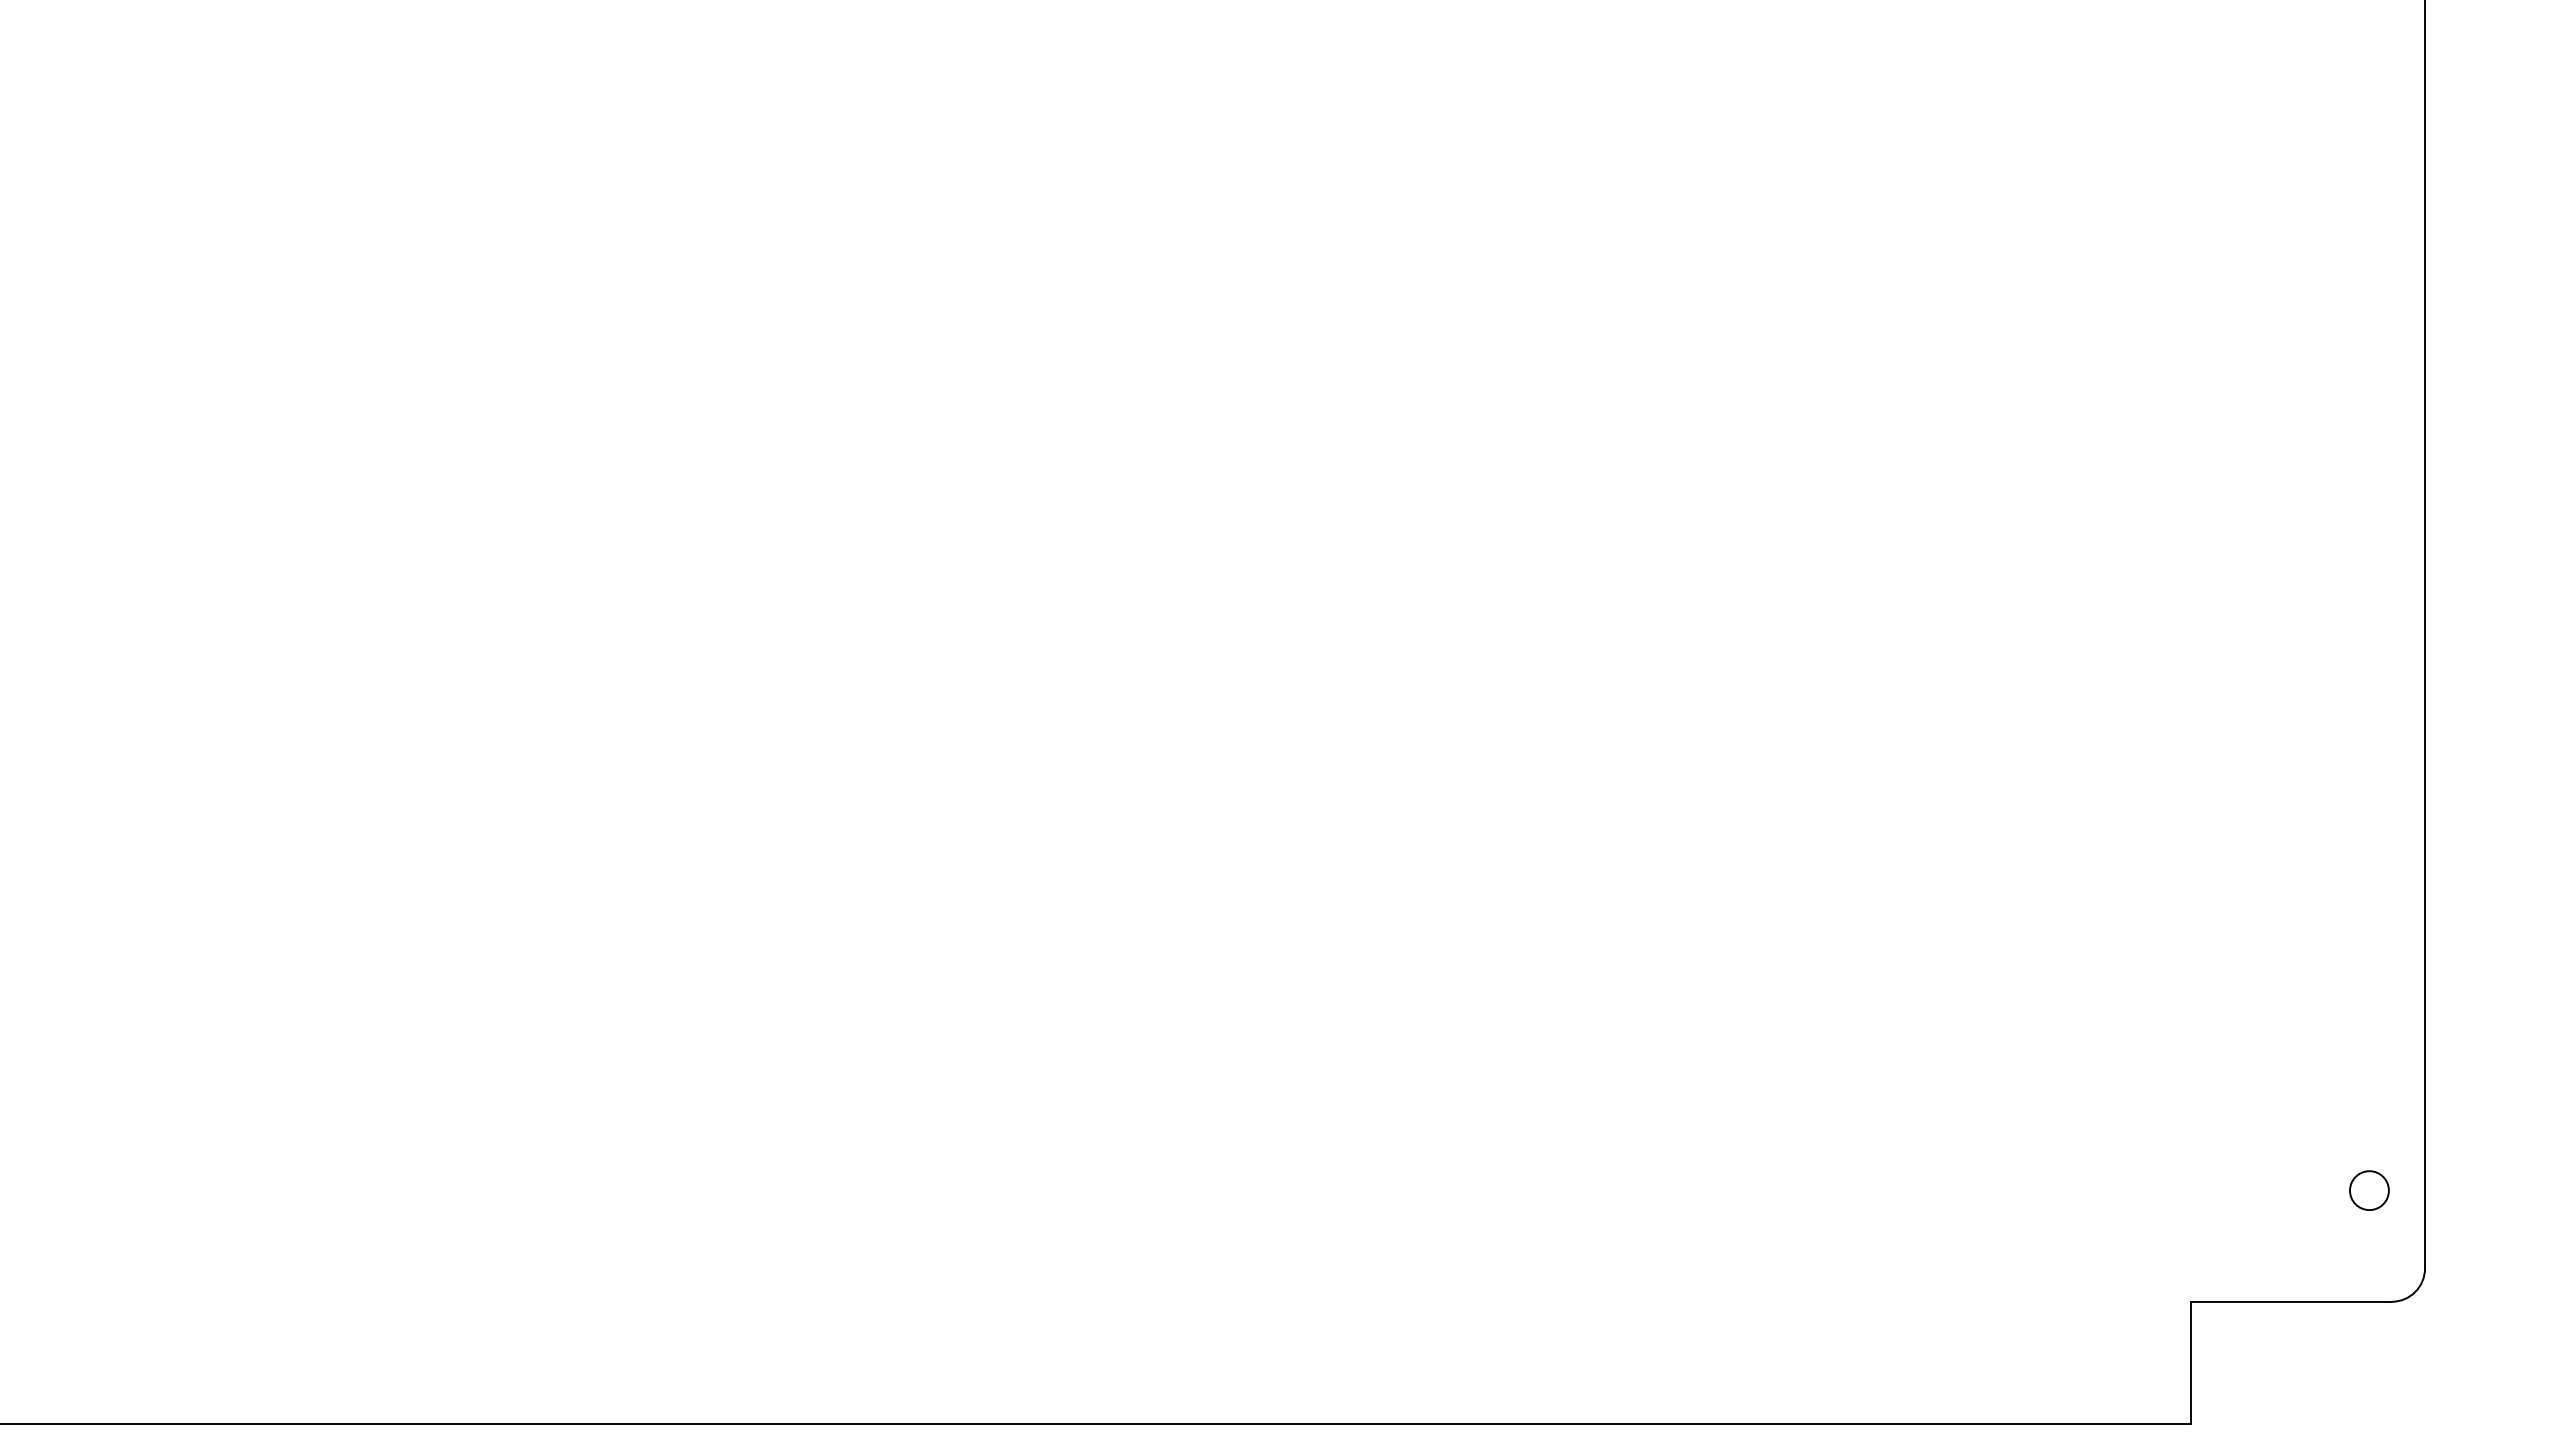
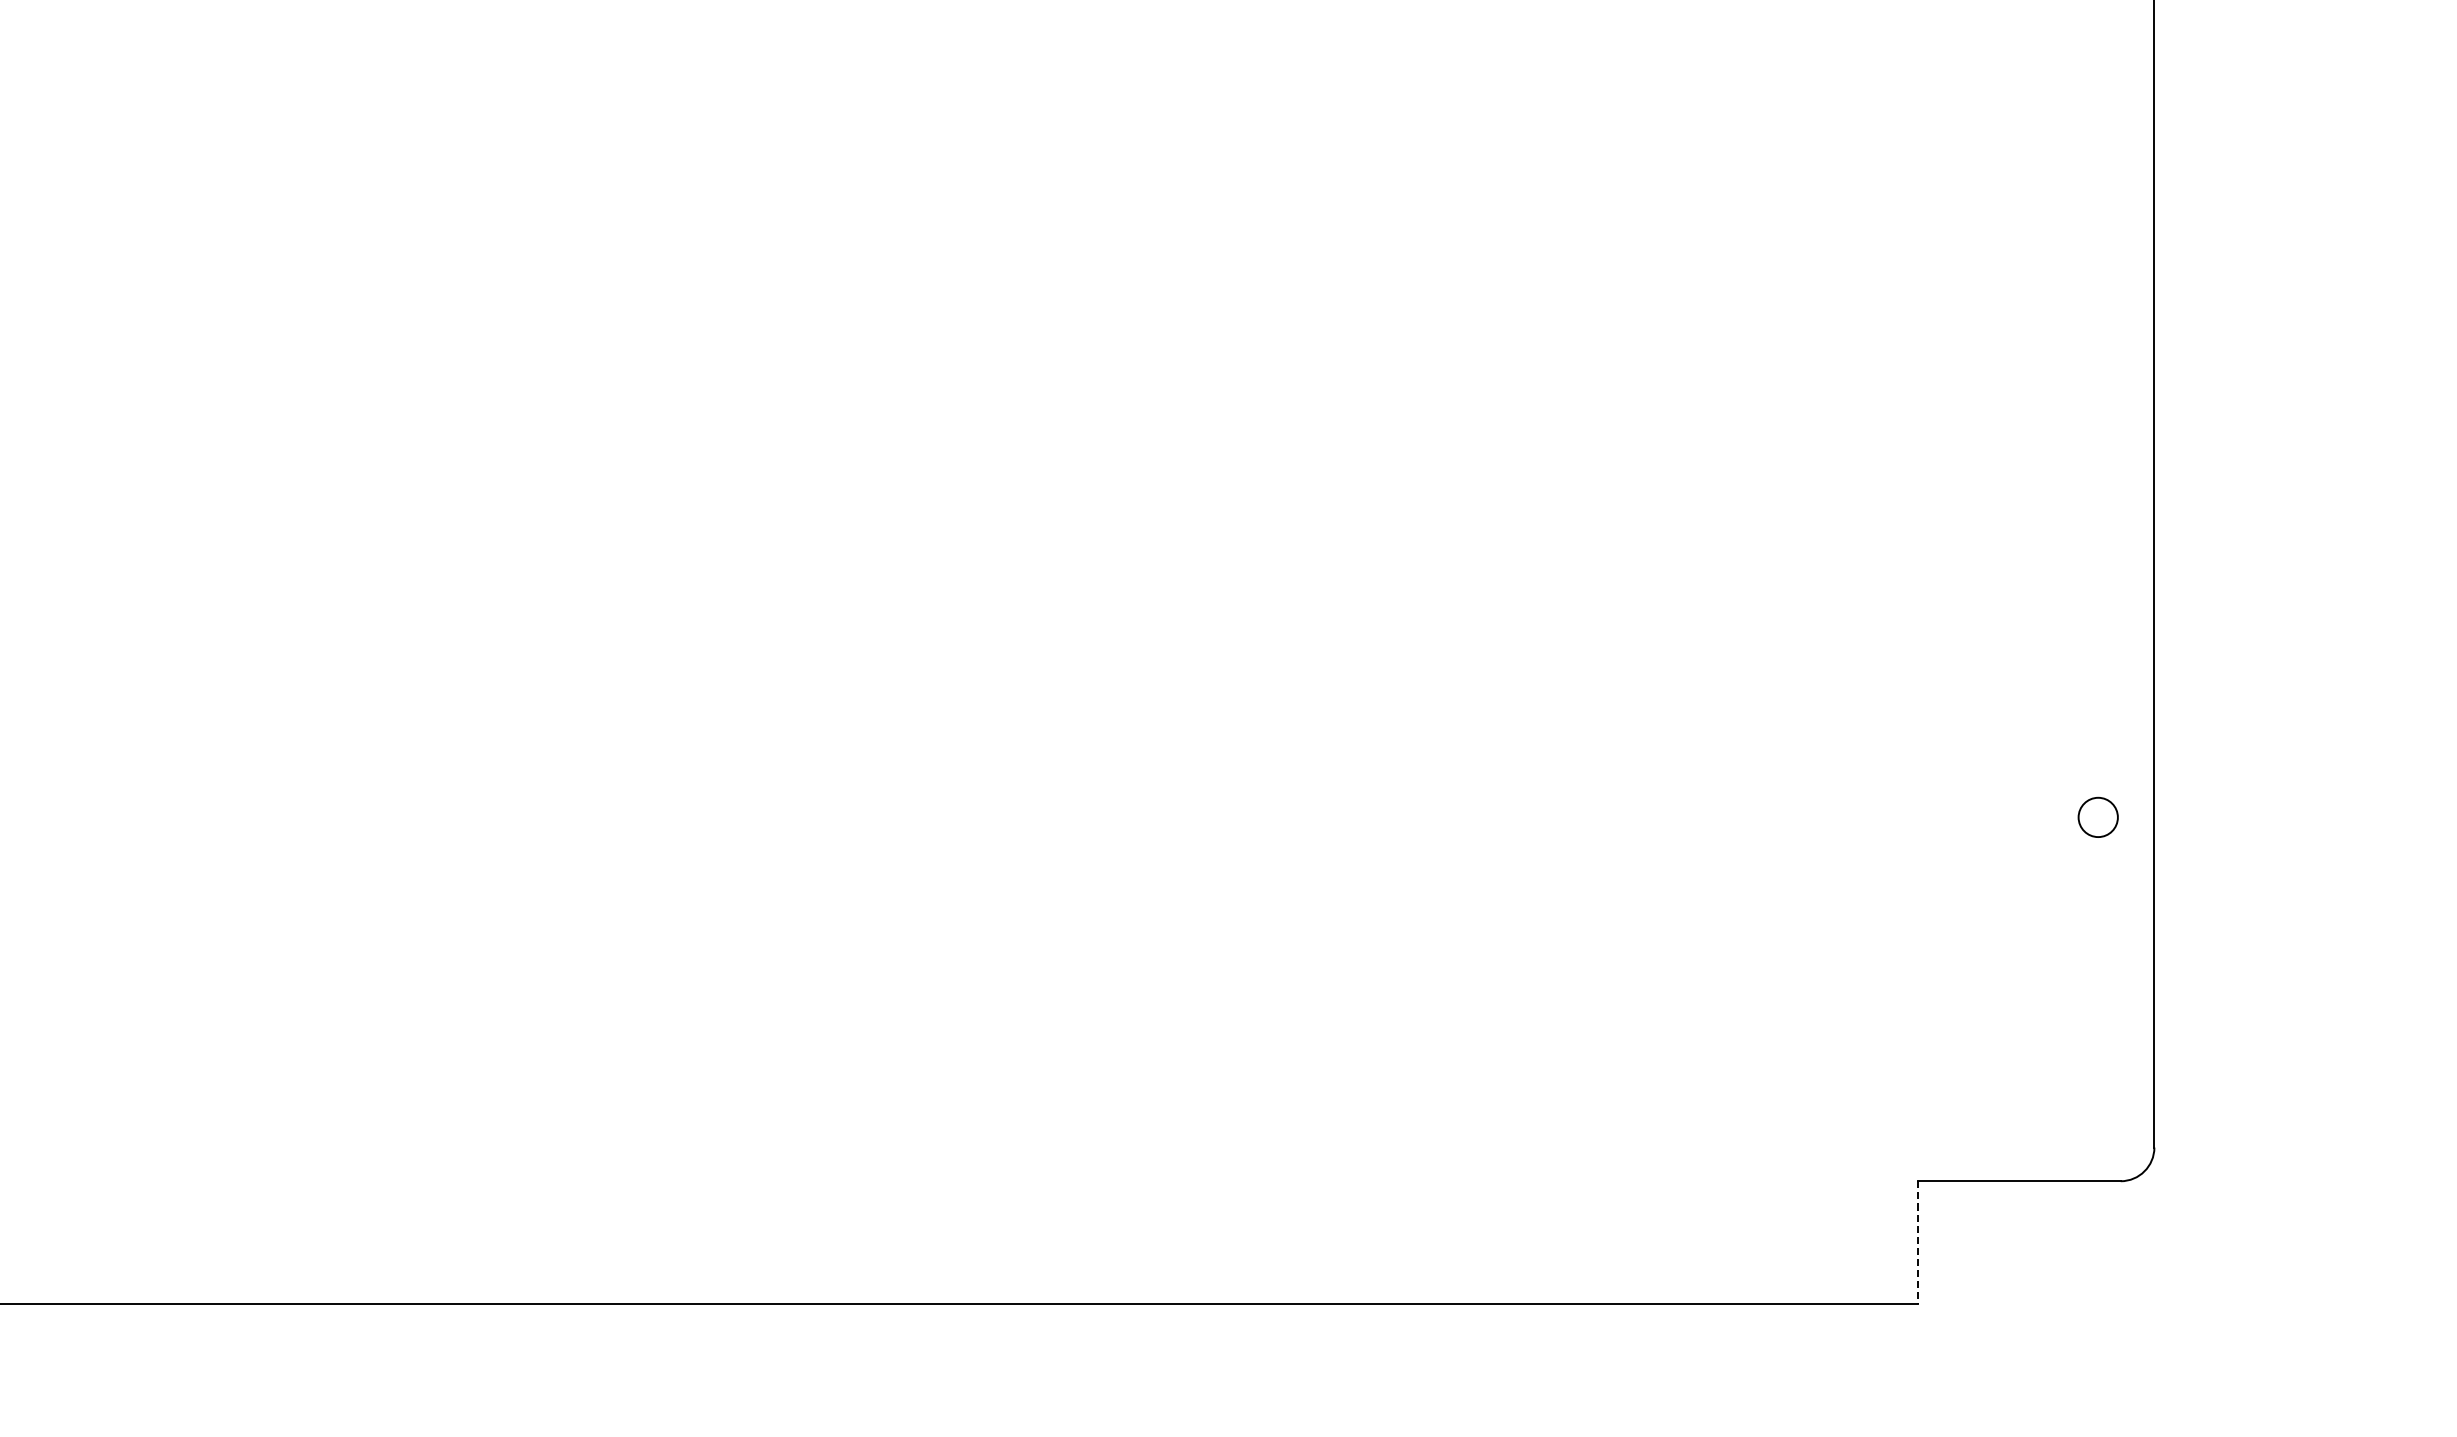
circle: (2369, 1190) -> (2098, 817), moved
line: (2190, 1362) -> (1917, 1242), solid -> dashed

